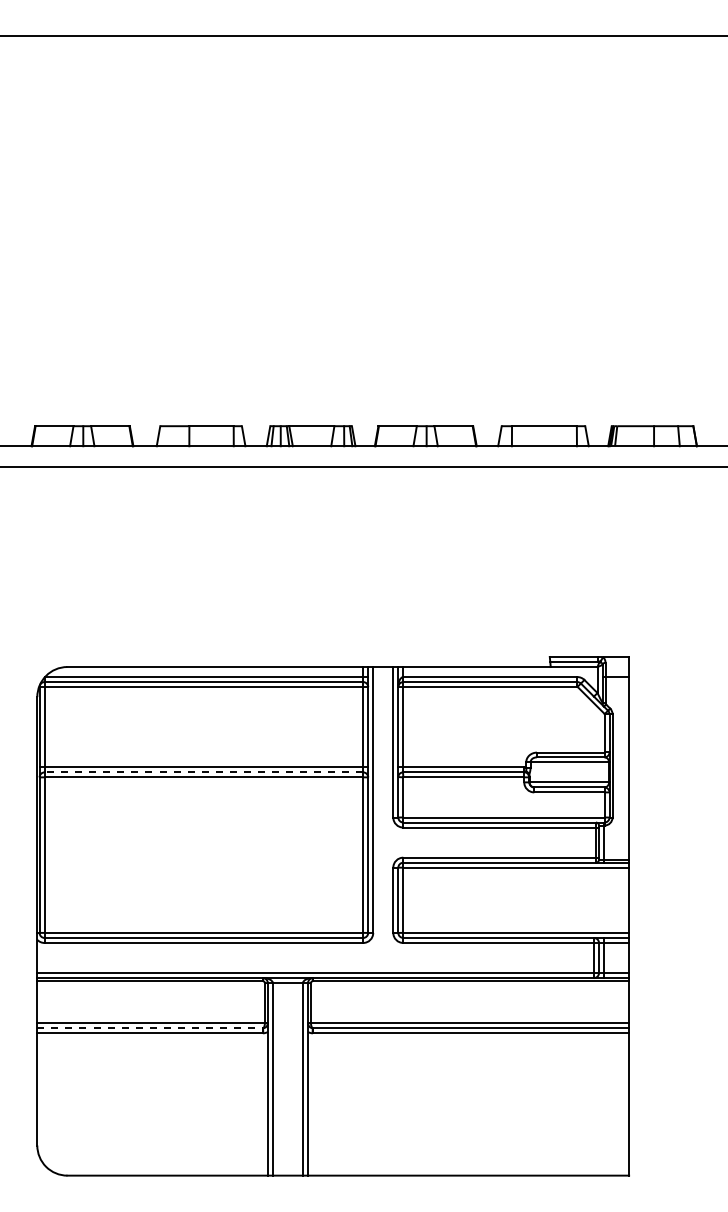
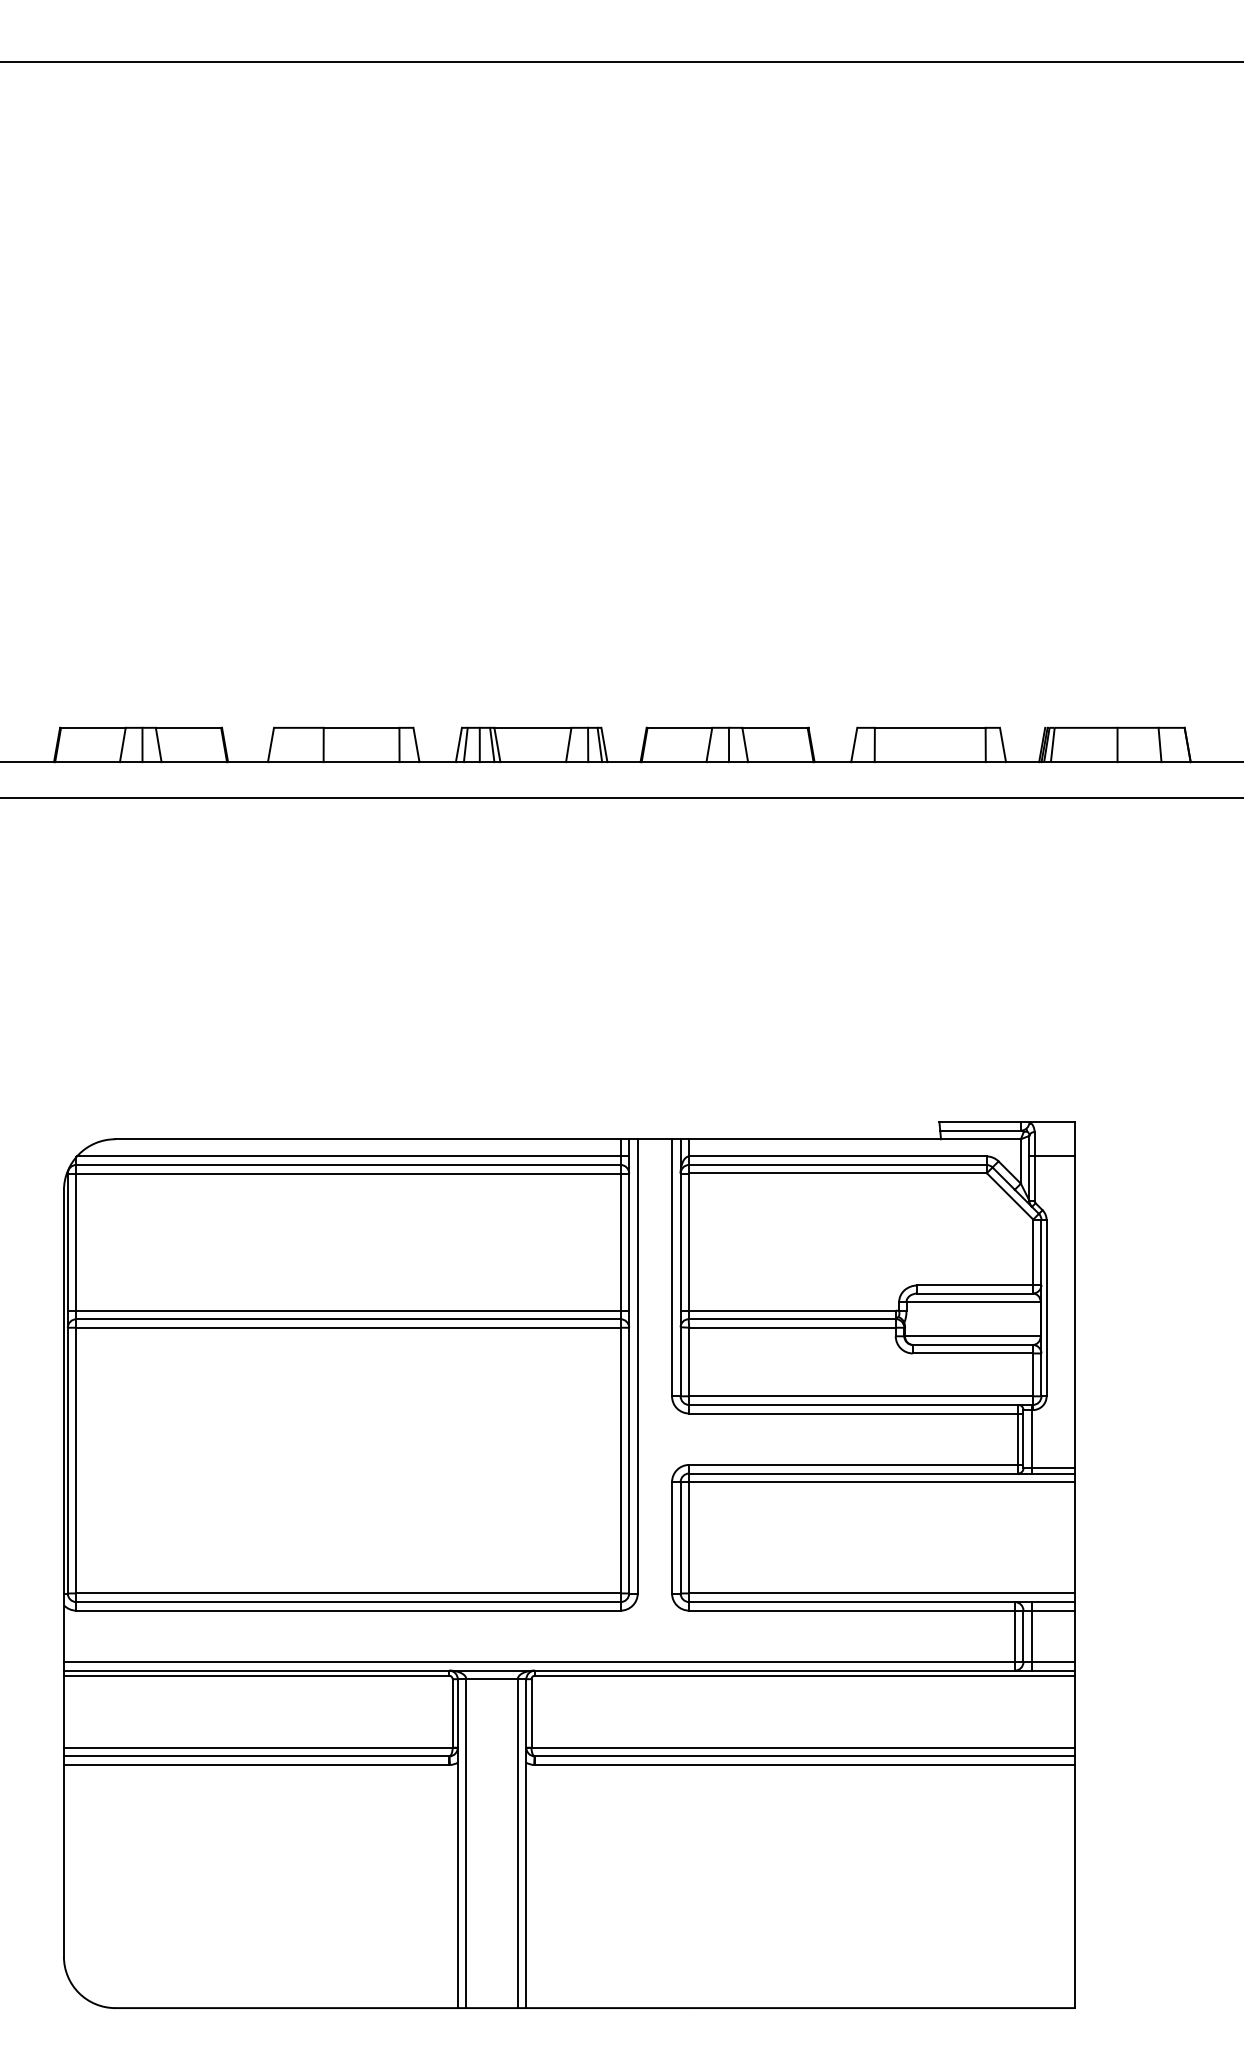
line: (203, 772) -> (347, 1319), dashed -> solid
line: (150, 1028) -> (257, 1756), dashed -> solid

